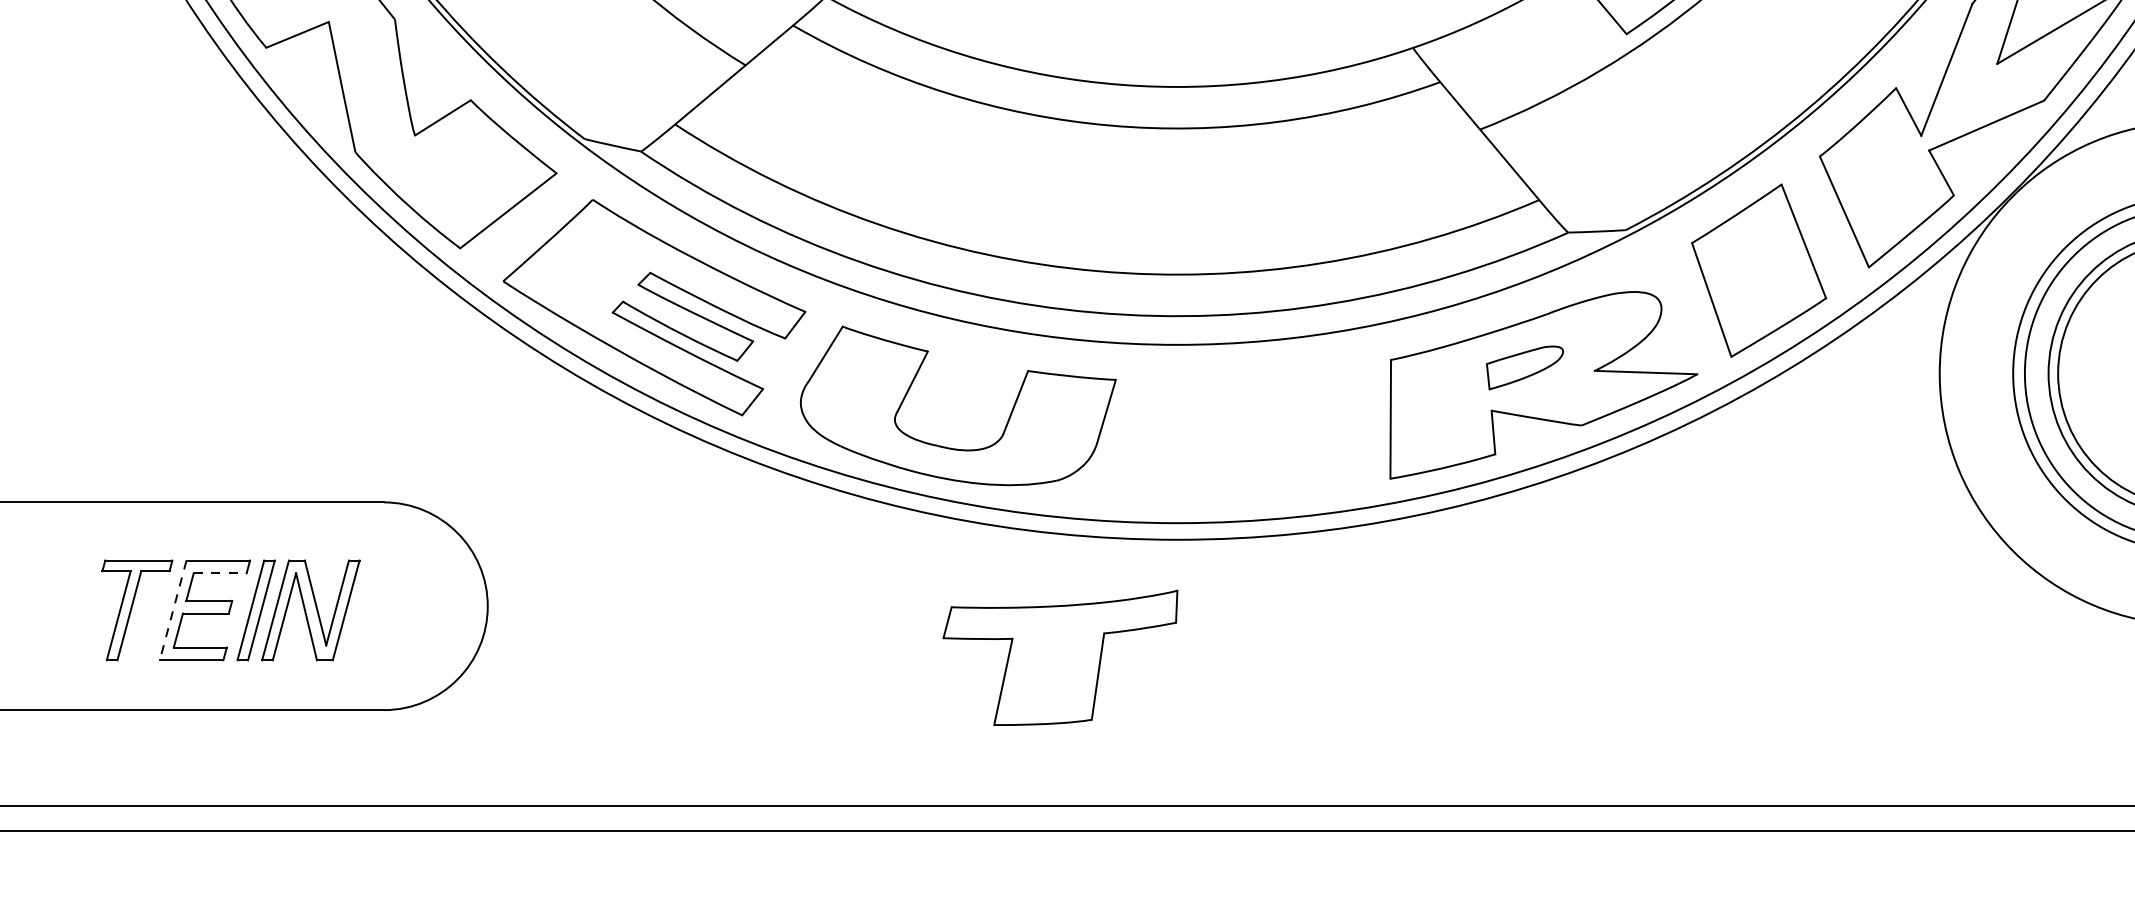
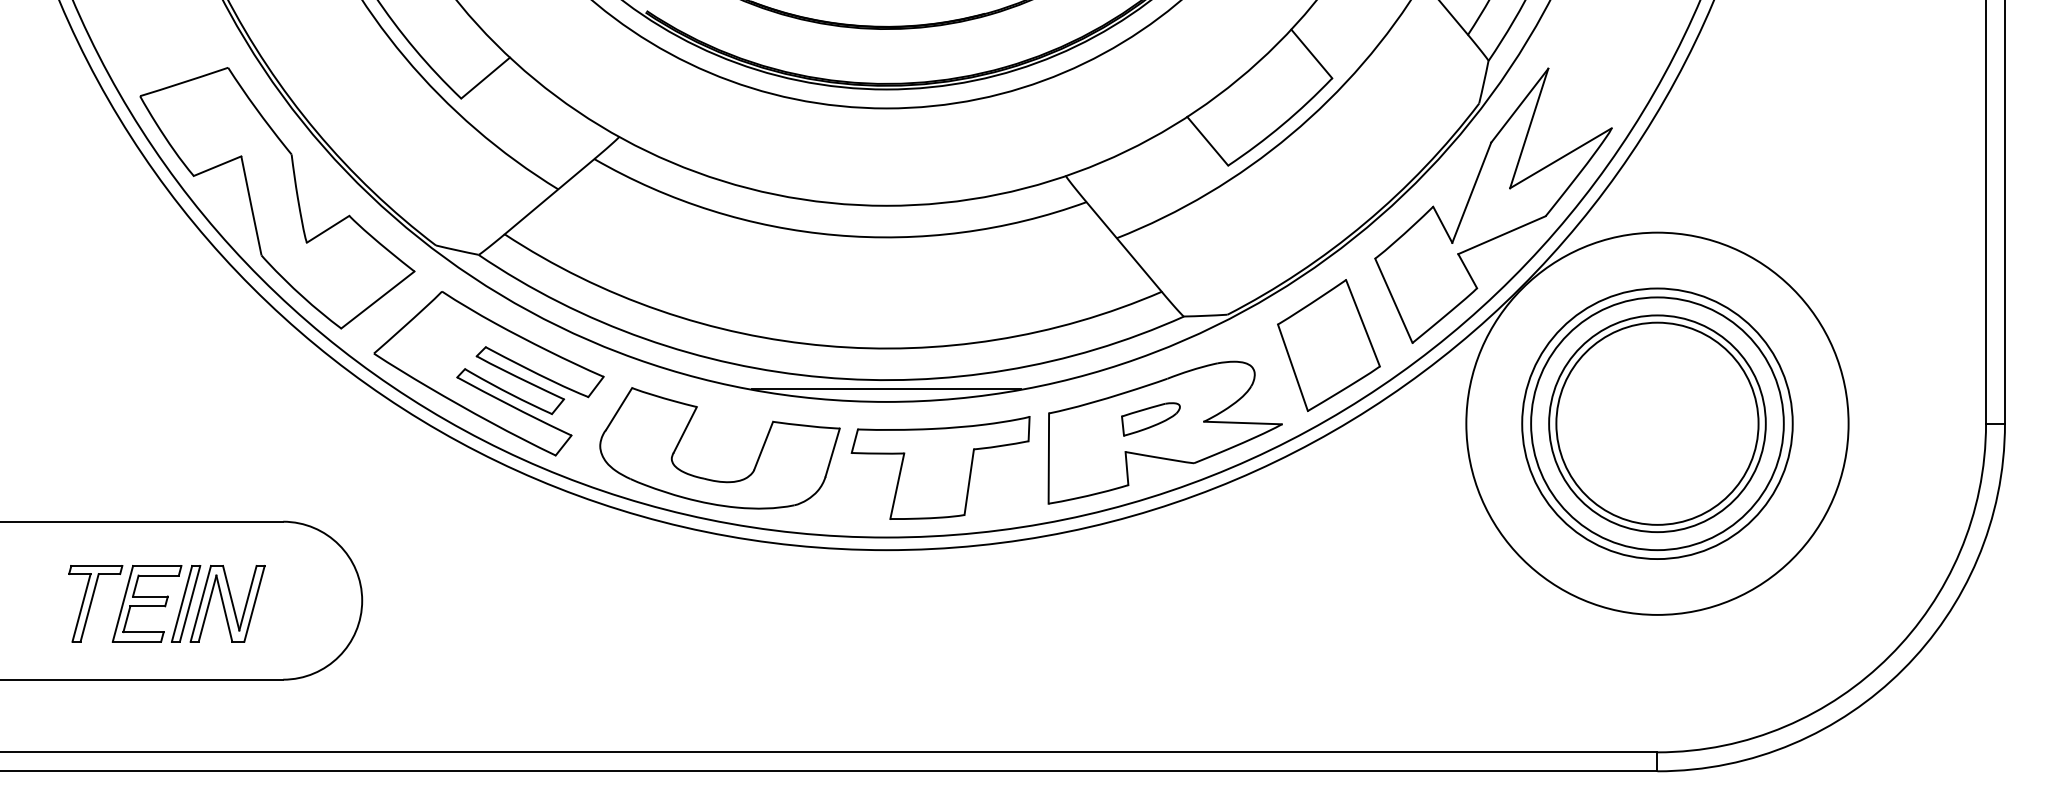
line: (1177, 328) -> (886, 389), added
line: (221, 573) -> (159, 575), dashed -> solid
line: (172, 611) -> (122, 604), dashed -> solid
part: (1060, 657) -> (940, 467), moved

